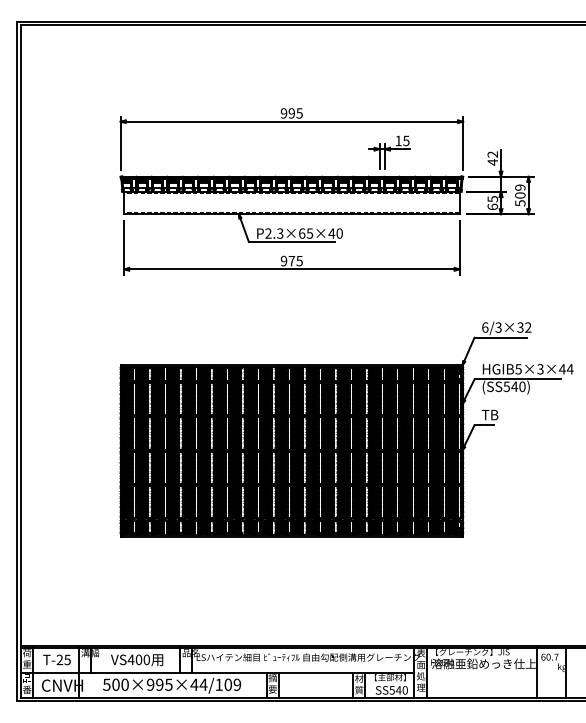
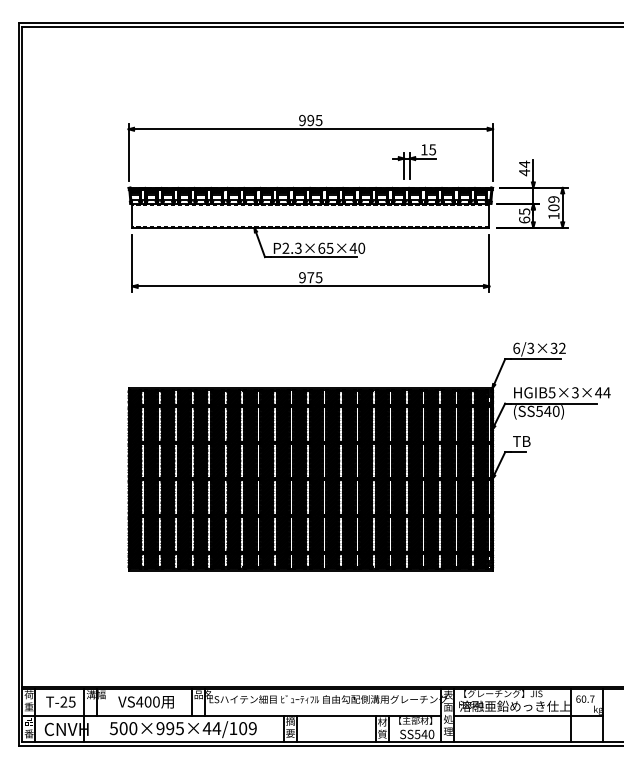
text: (492, 153) -> (524, 163), 42 -> 44
text: (519, 202) -> (553, 215), 509 -> 109
line: (496, 672) -> (528, 715), added

